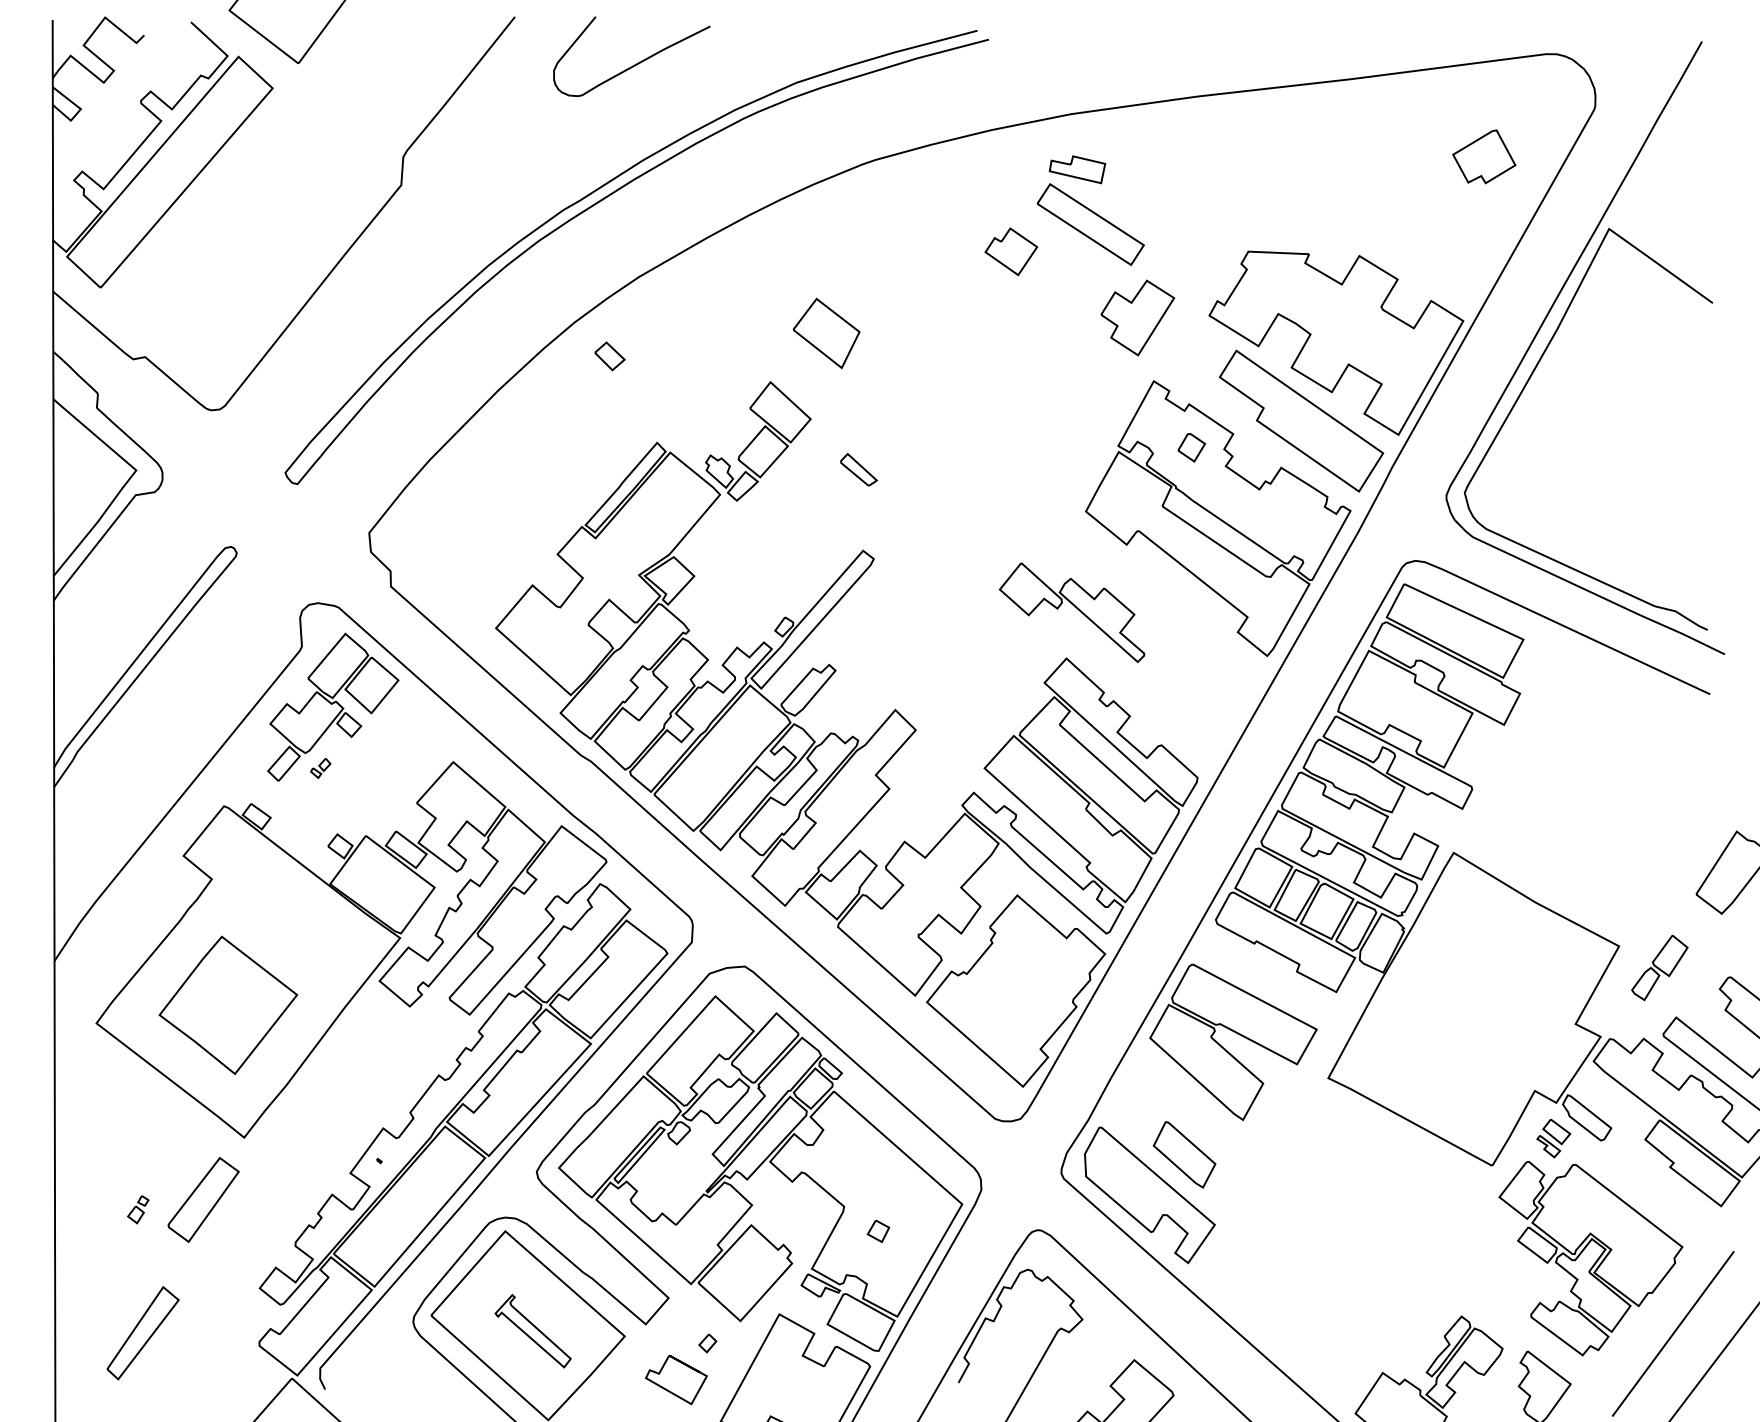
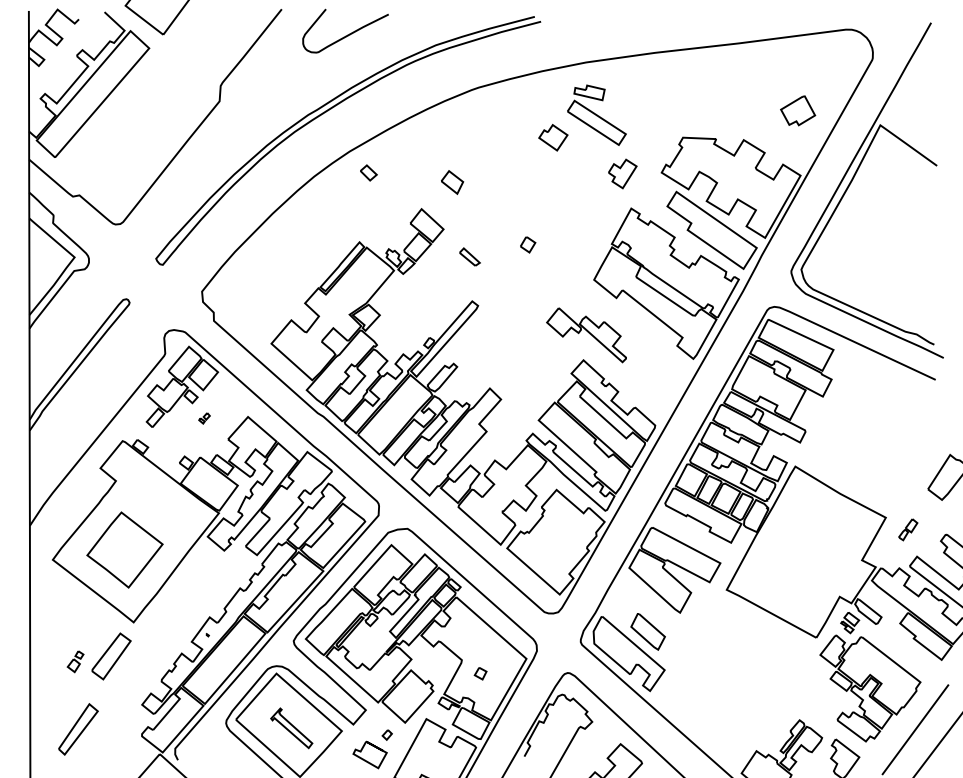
part: (1485, 156) -> (798, 110), moved
part: (1137, 317) -> (622, 173), size x0.7
part: (826, 333) -> (452, 182), size x0.6
part: (609, 355) -> (368, 172), moved
part: (1192, 446) -> (528, 244), moved
part: (320, 768) -> (204, 418), moved
part: (1660, 967) -> (908, 529), size x0.6
part: (137, 1209) -> (75, 661), size x1.4

